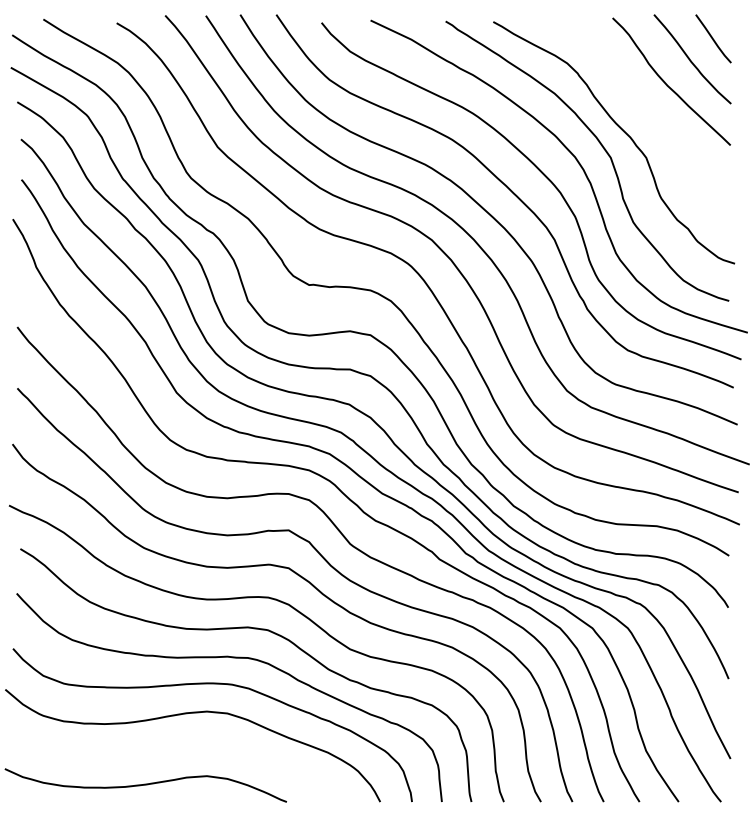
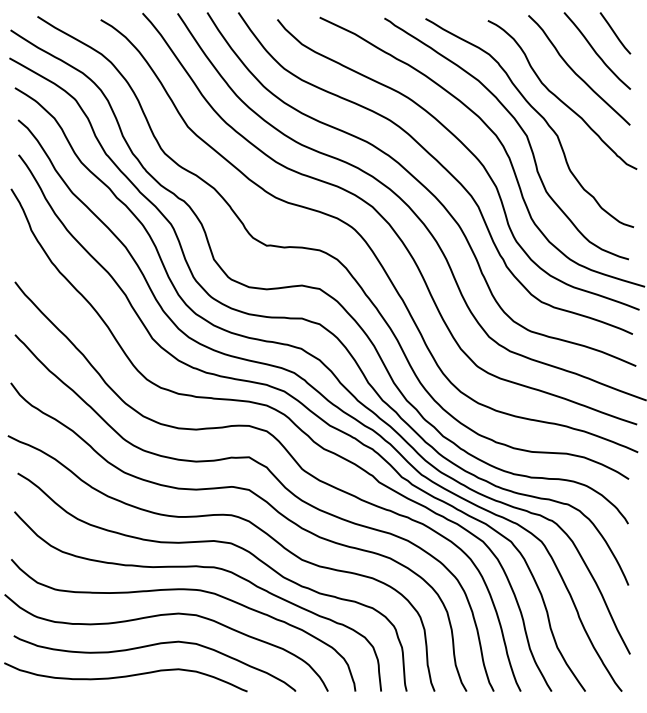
curve: (647, 113) -> (558, 97), added
curve: (175, 749) -> (151, 646), added

